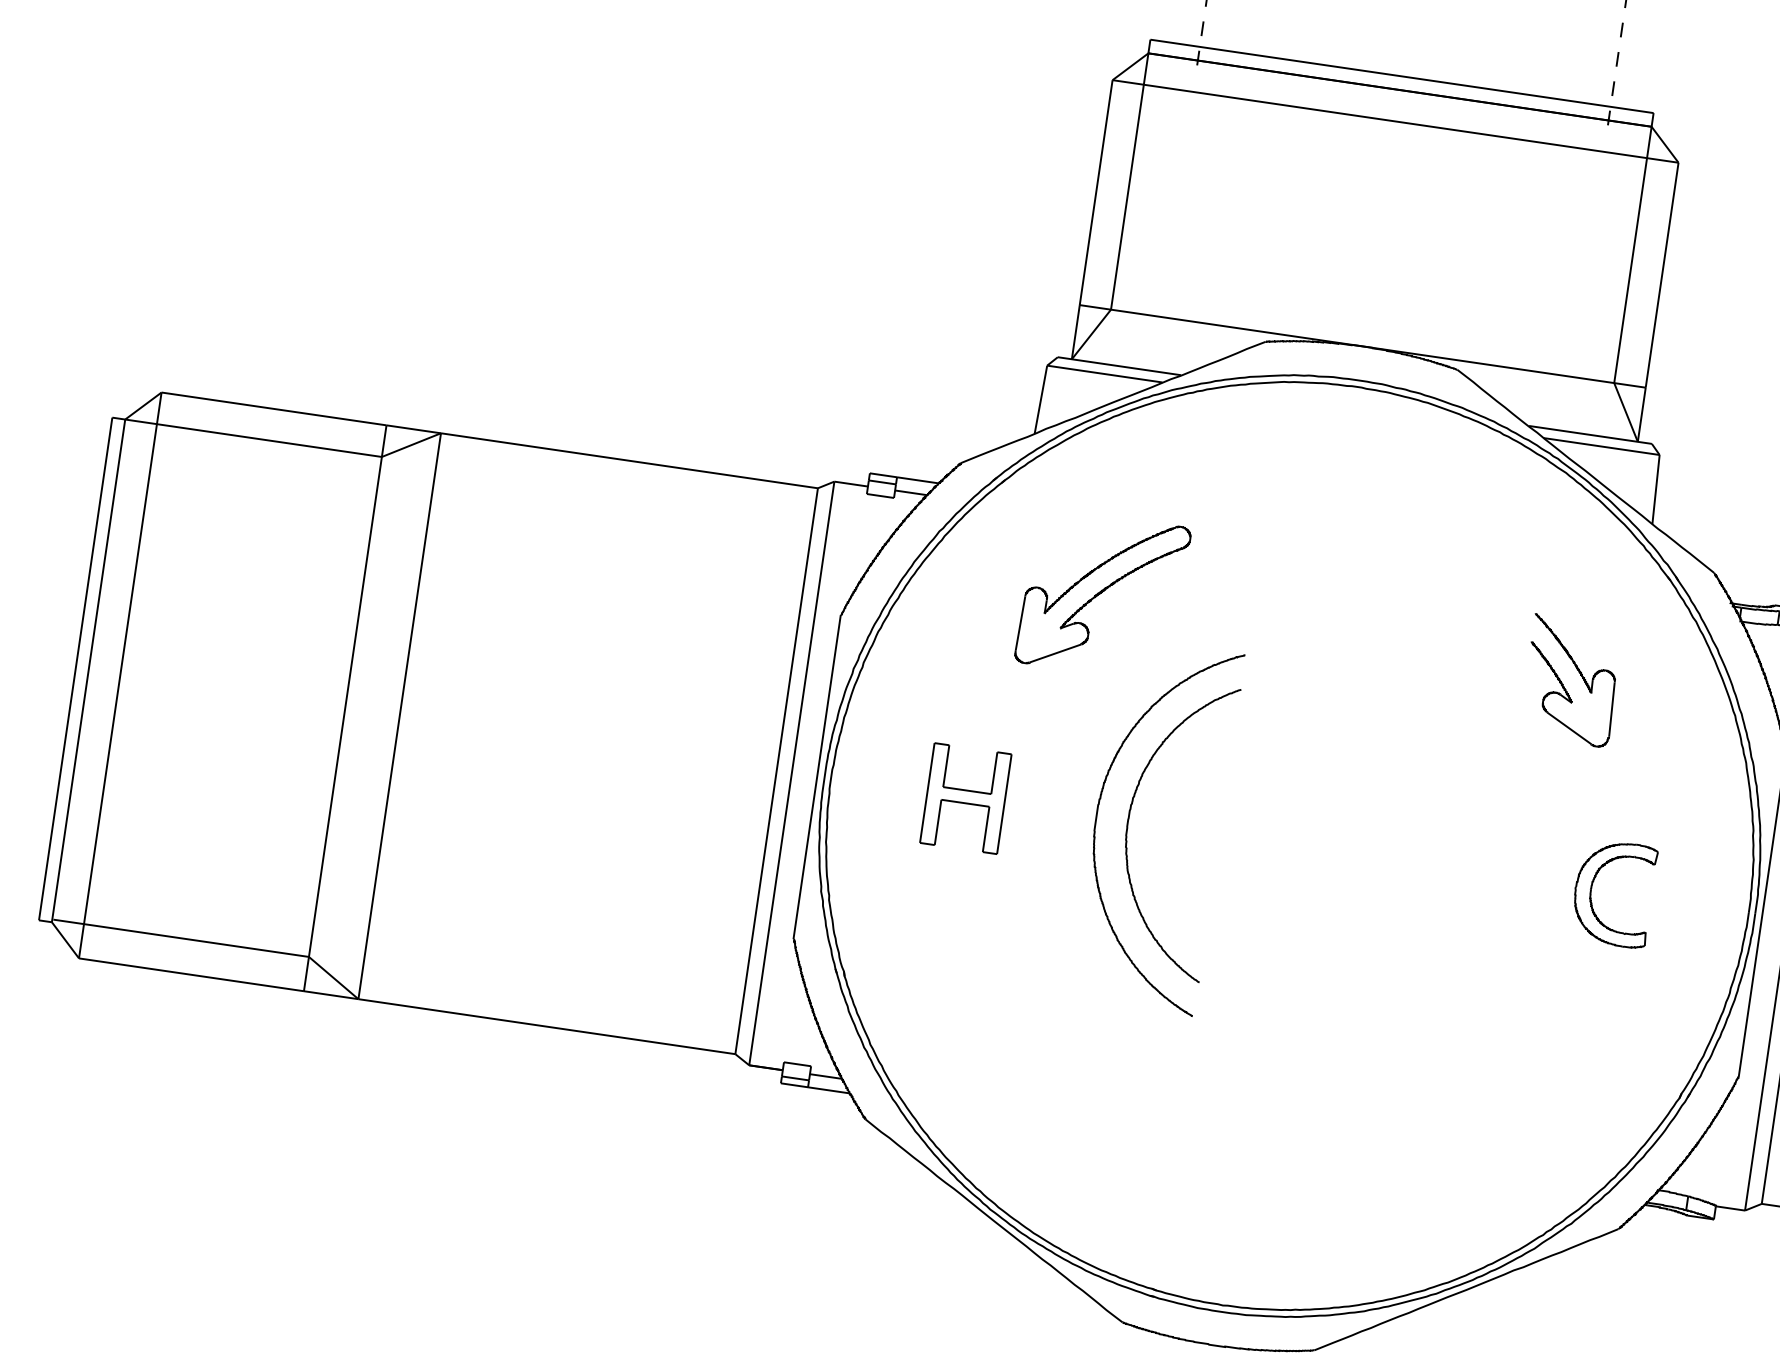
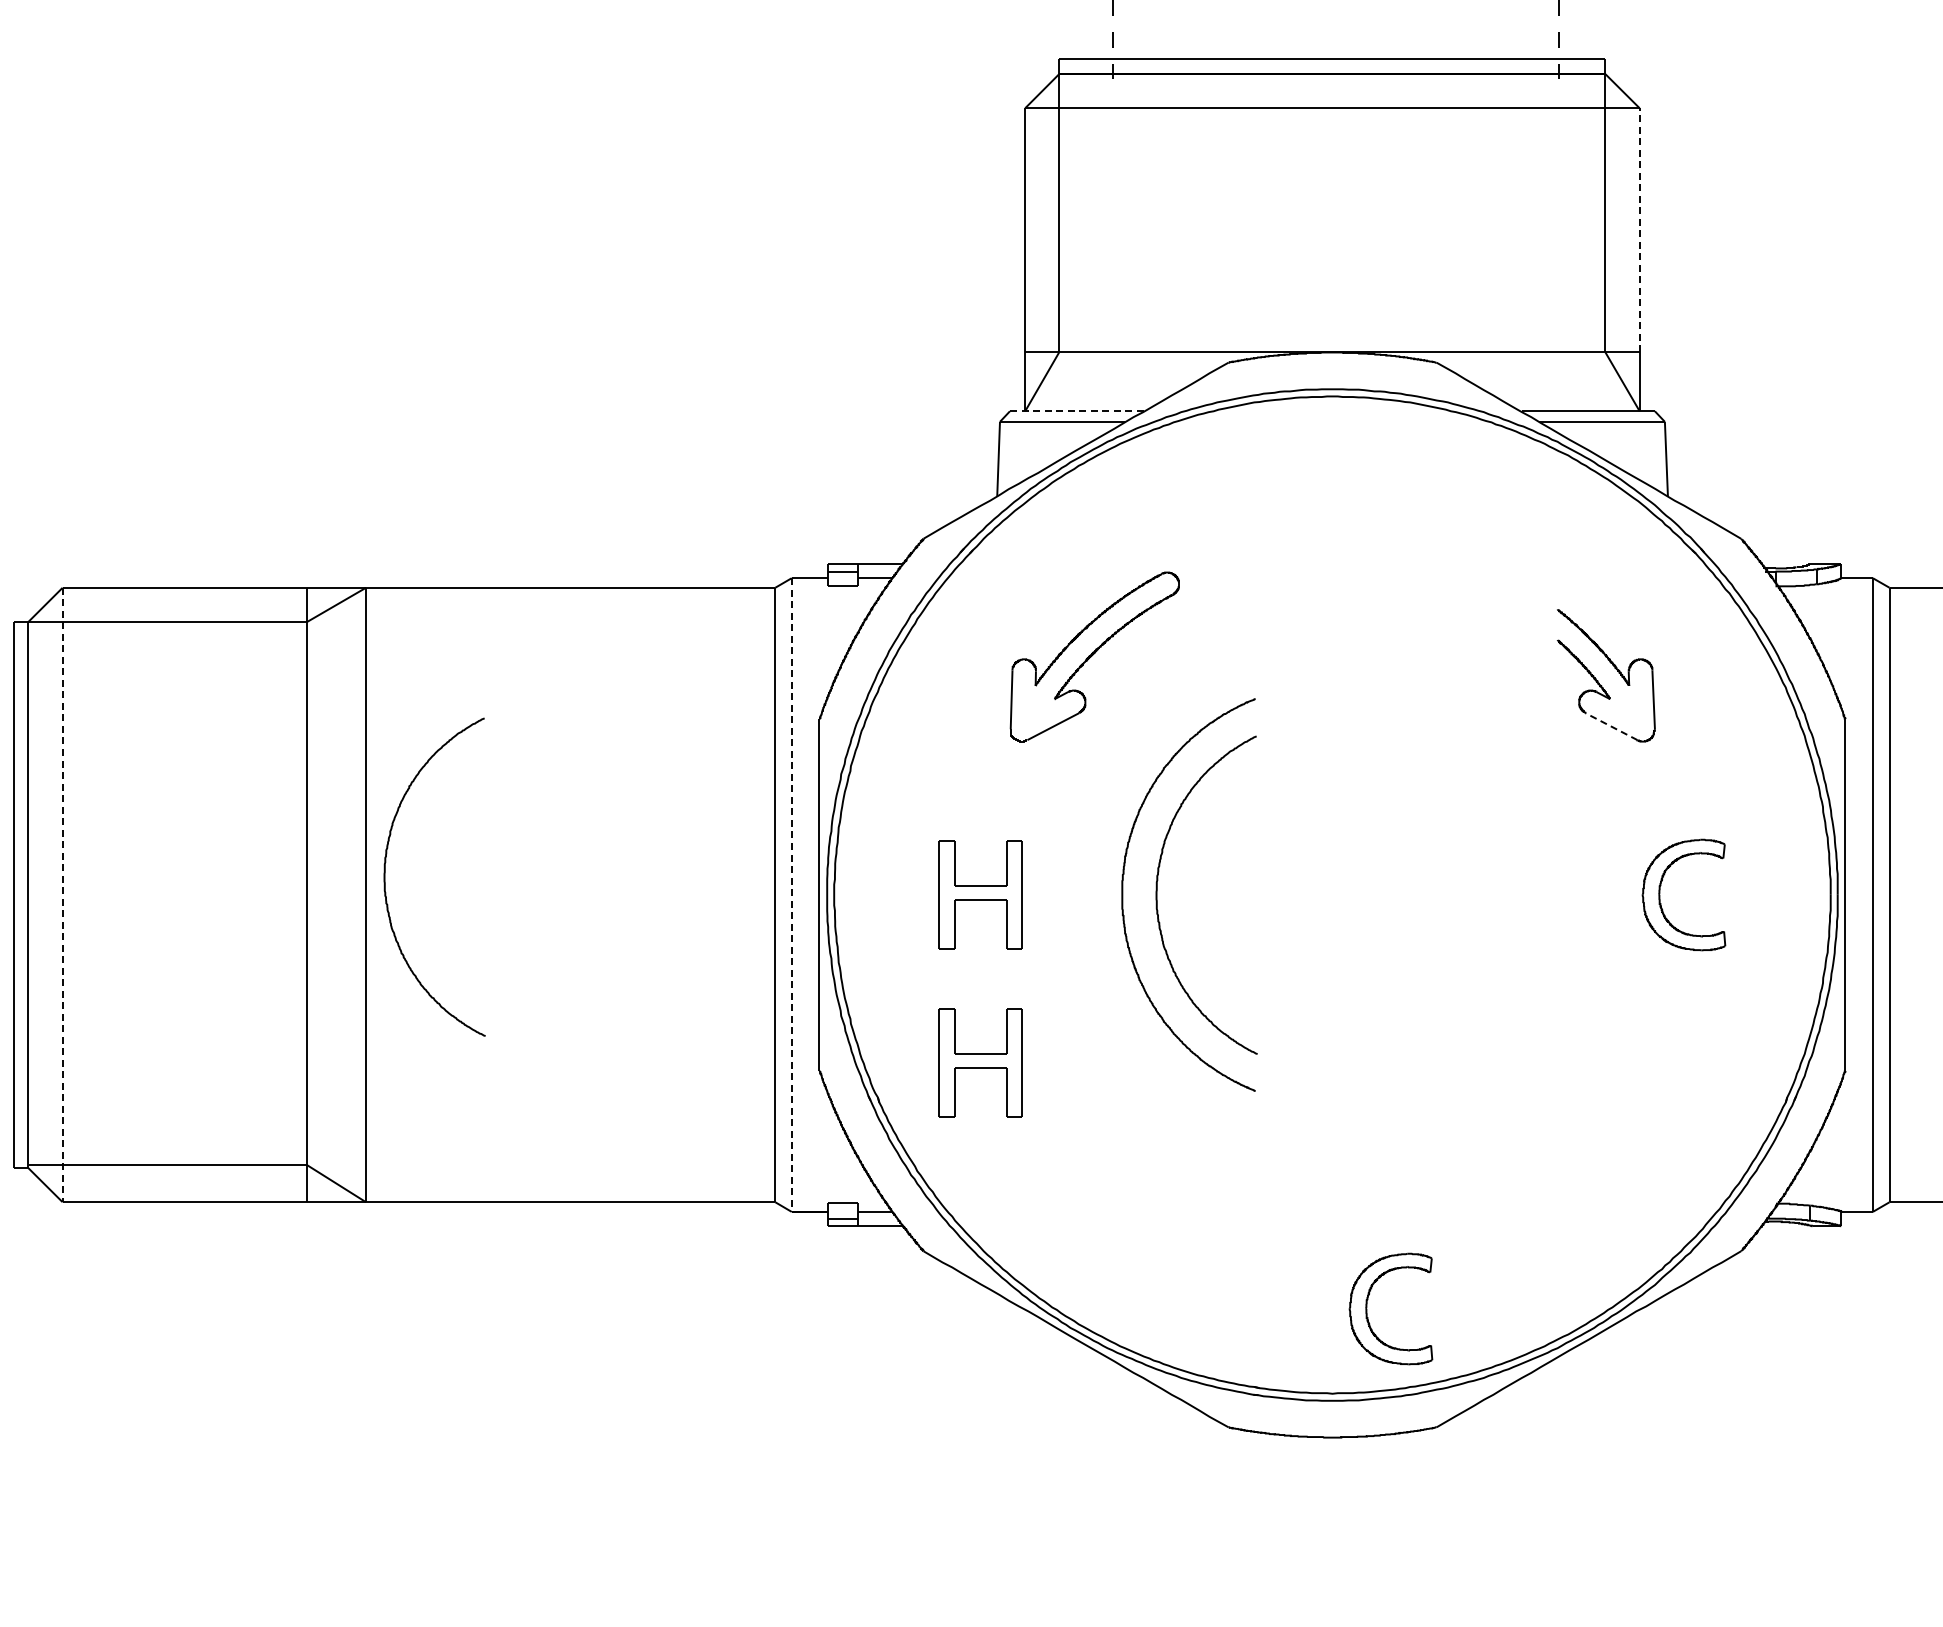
line: (1662, 274) -> (1639, 229), solid -> dashed
line: (1119, 366) -> (1076, 411), solid -> dashed
line: (120, 675) -> (62, 895), solid -> dashed
curve: (420, 701) -> (385, 876), added
line: (1568, 728) -> (1610, 726), solid -> dashed
line: (791, 773) -> (791, 895), solid -> dashed
part: (943, 953) -> (980, 1062), added
part: (1266, 1231) -> (1367, 1308), added

